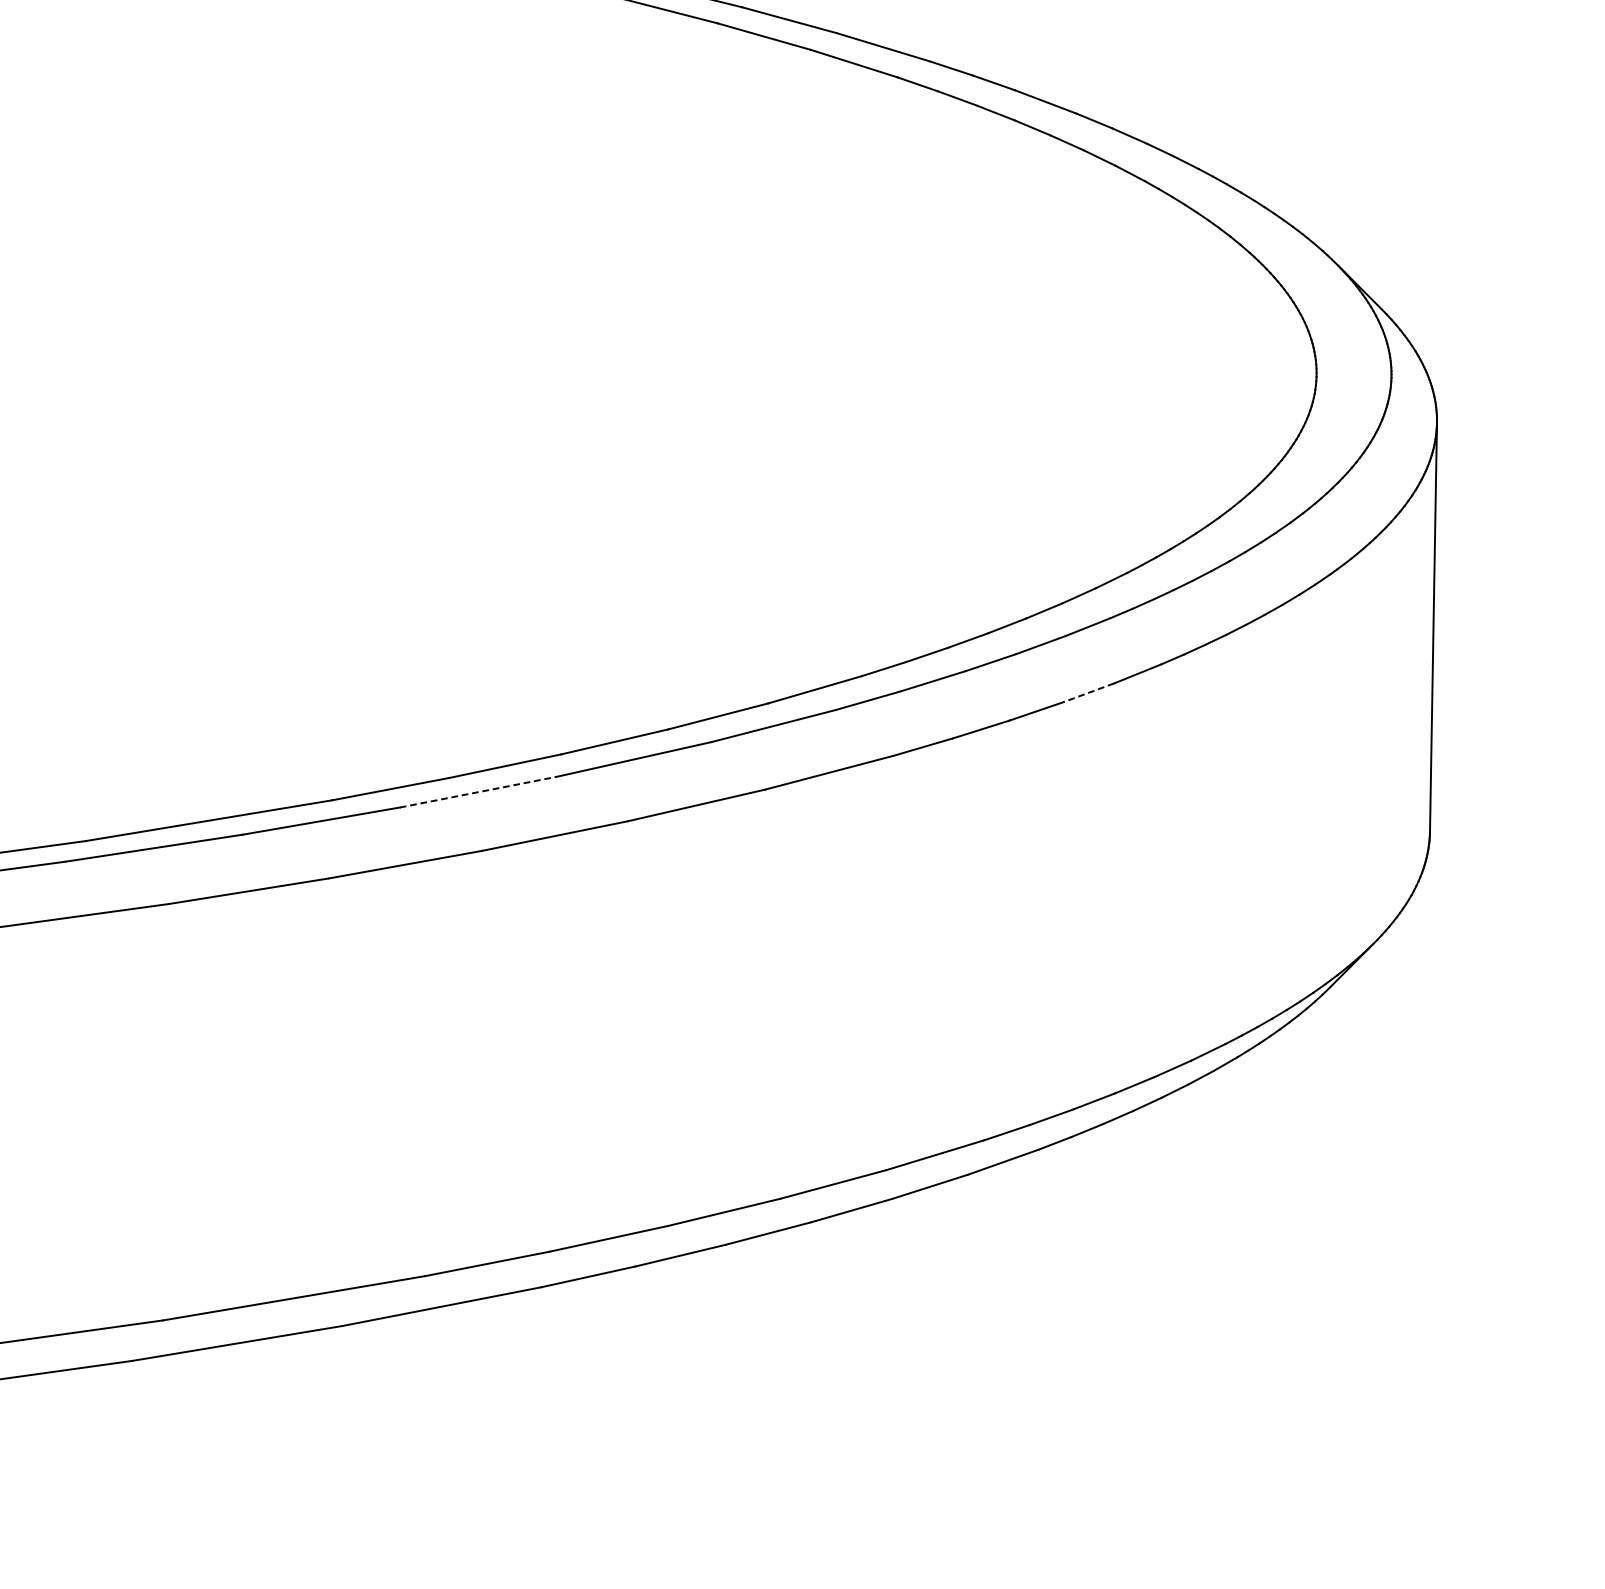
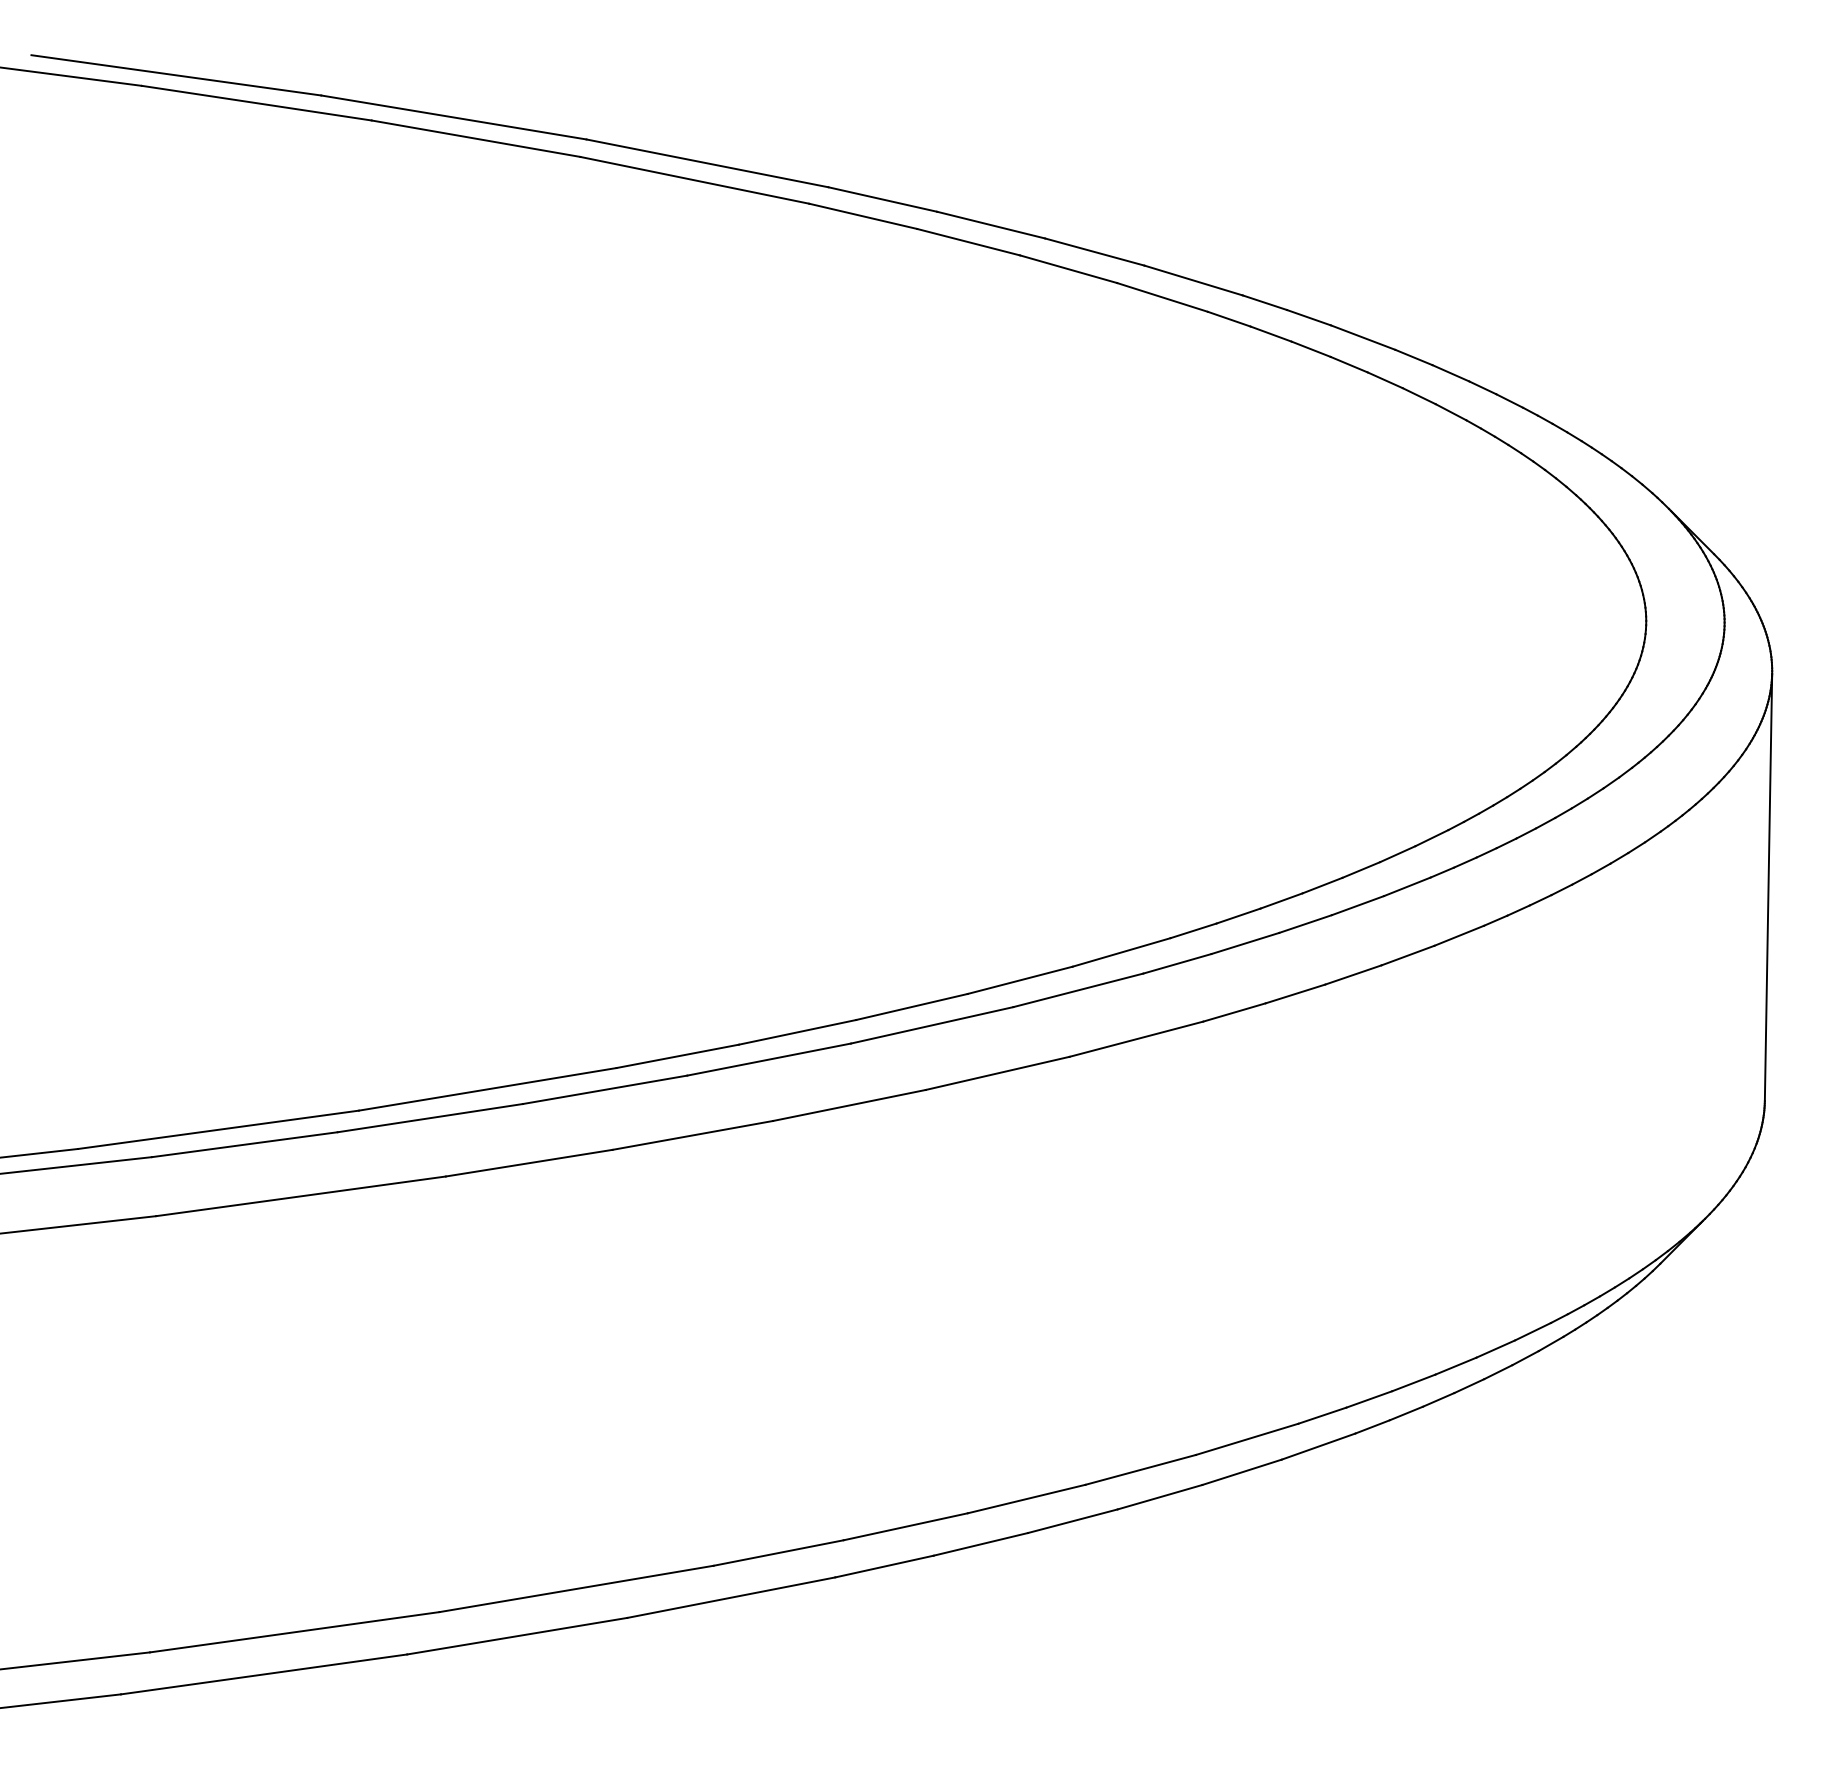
line: (1088, 692) -> (1407, 955), dashed -> solid
line: (478, 792) -> (769, 1059), dashed -> solid

